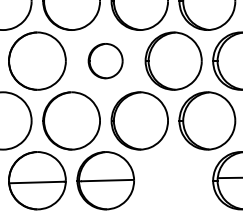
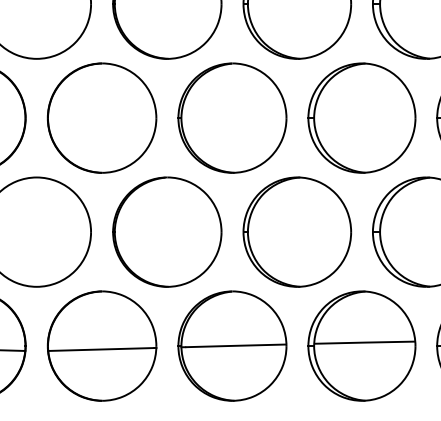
part: (105, 60) -> (231, 116), size x1.67
part: (173, 180) -> (361, 345), added

